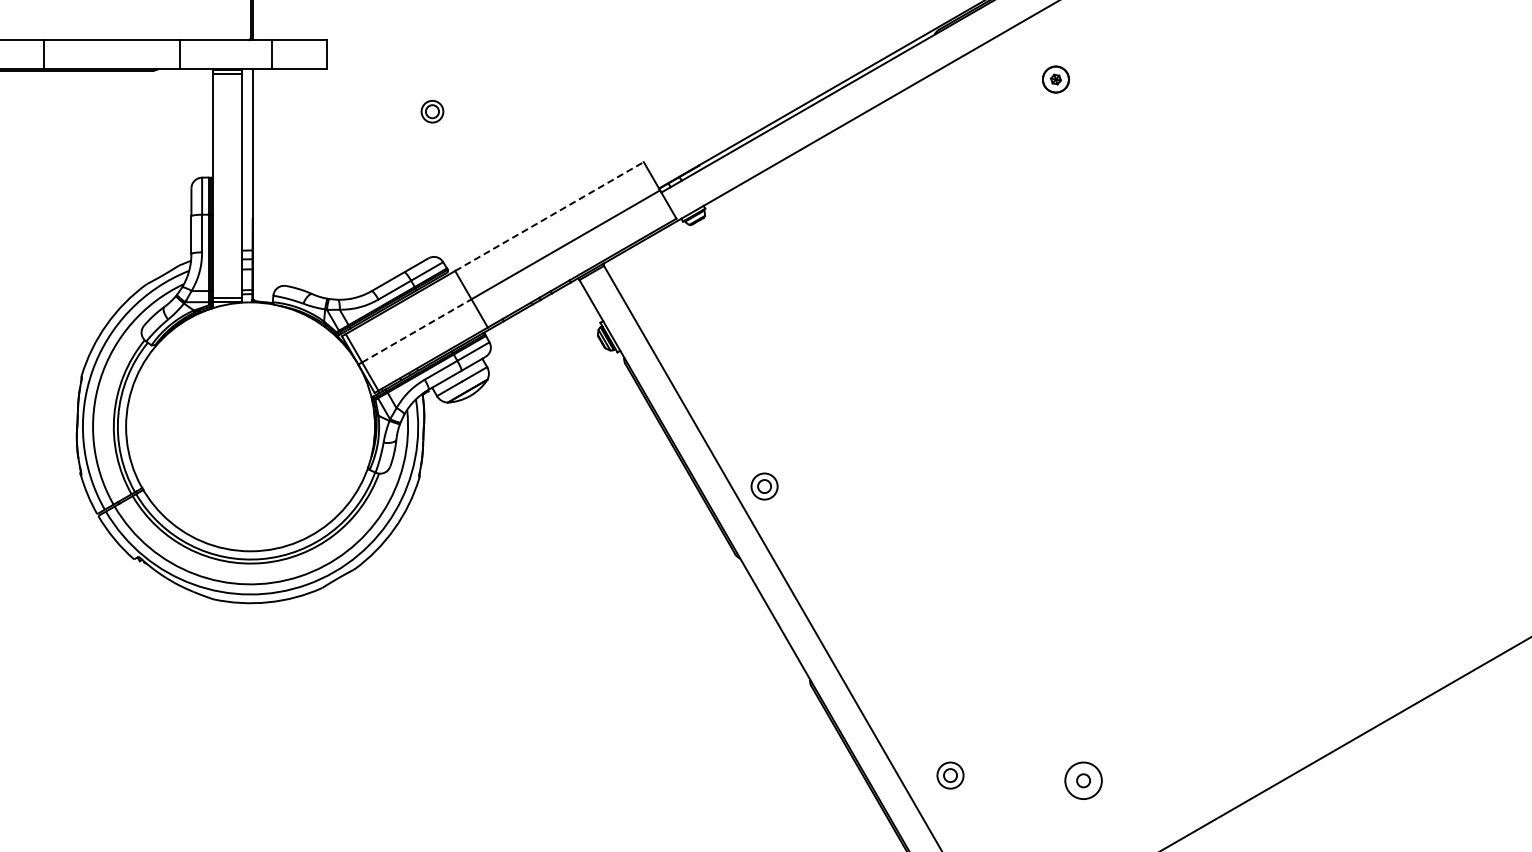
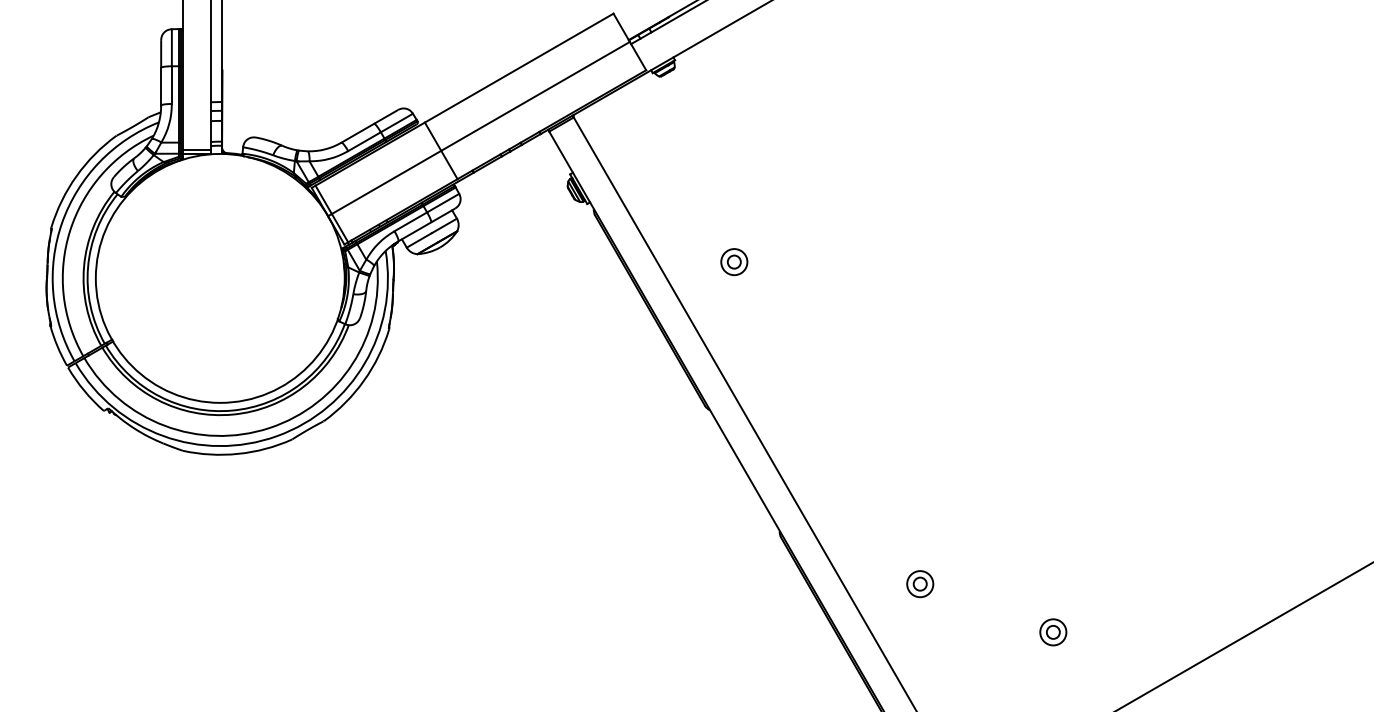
line: (549, 216) -> (519, 68), dashed -> solid
line: (417, 330) -> (387, 182), dashed -> solid
part: (764, 486) -> (734, 262), moved
part: (950, 775) -> (920, 584), moved
circle: (1083, 780) -> (1053, 632), size x0.71

